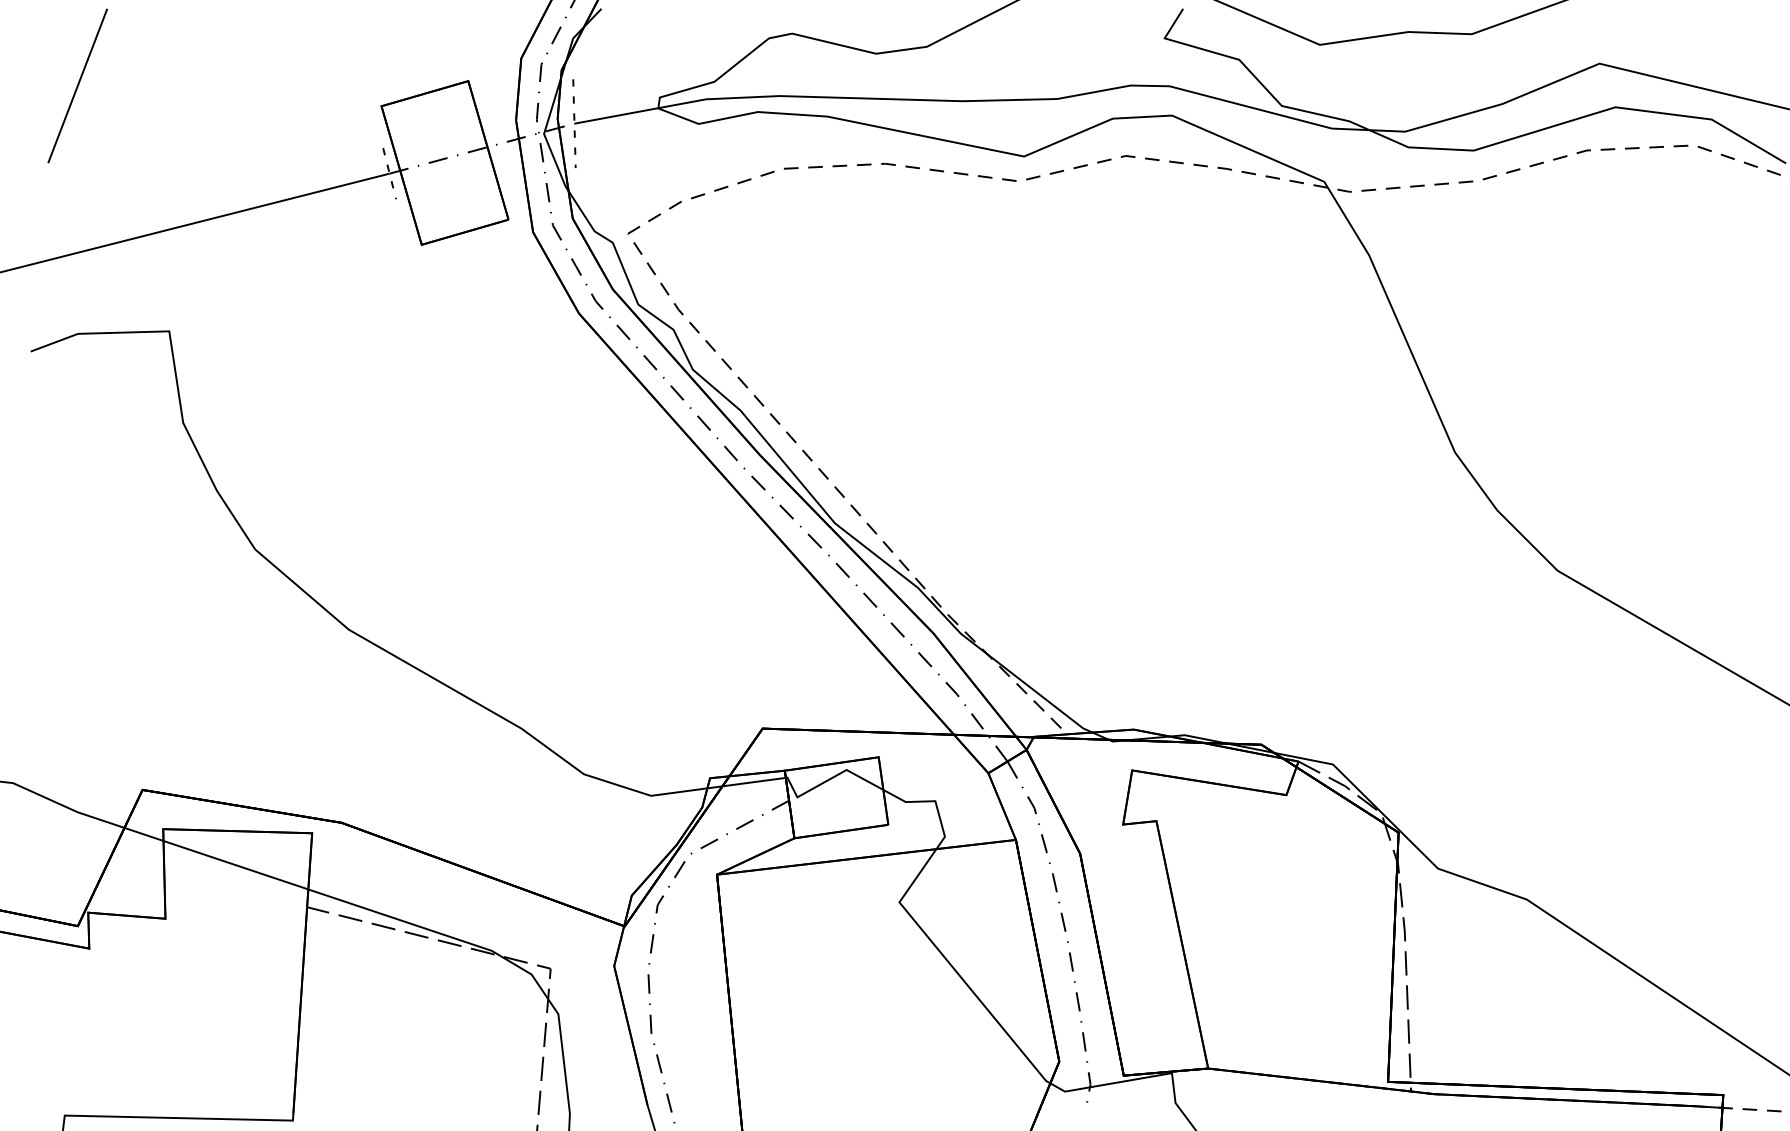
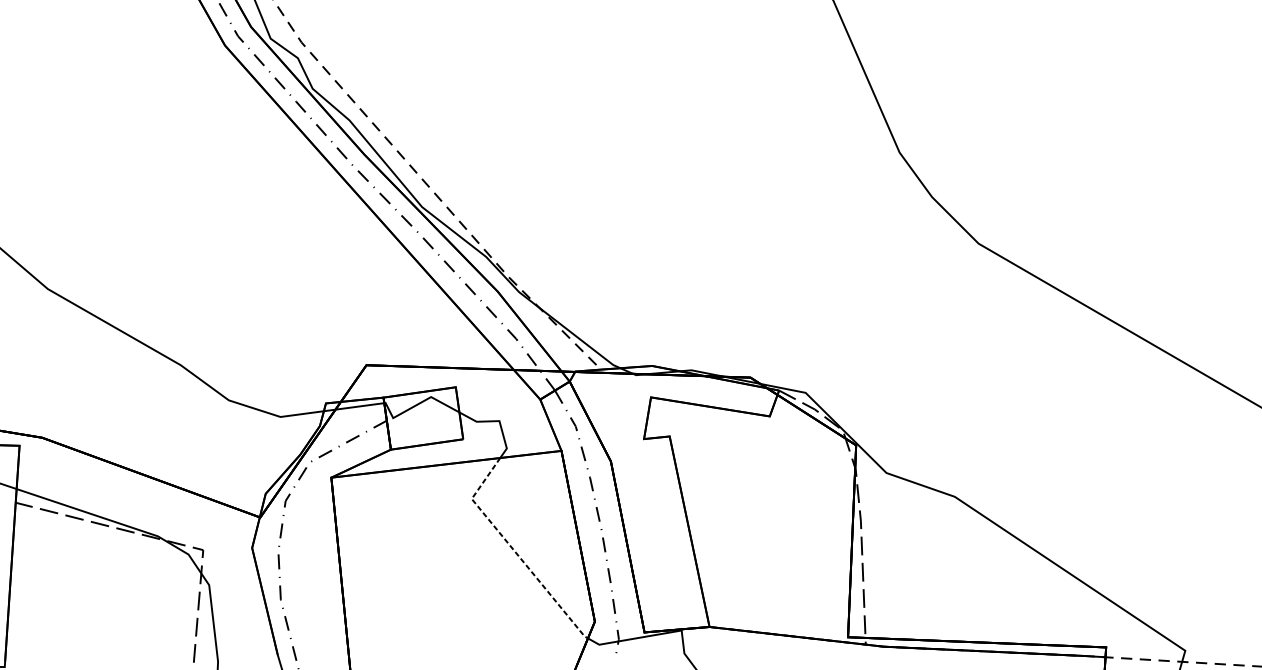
line: (953, 968) -> (513, 549), solid -> dashed

